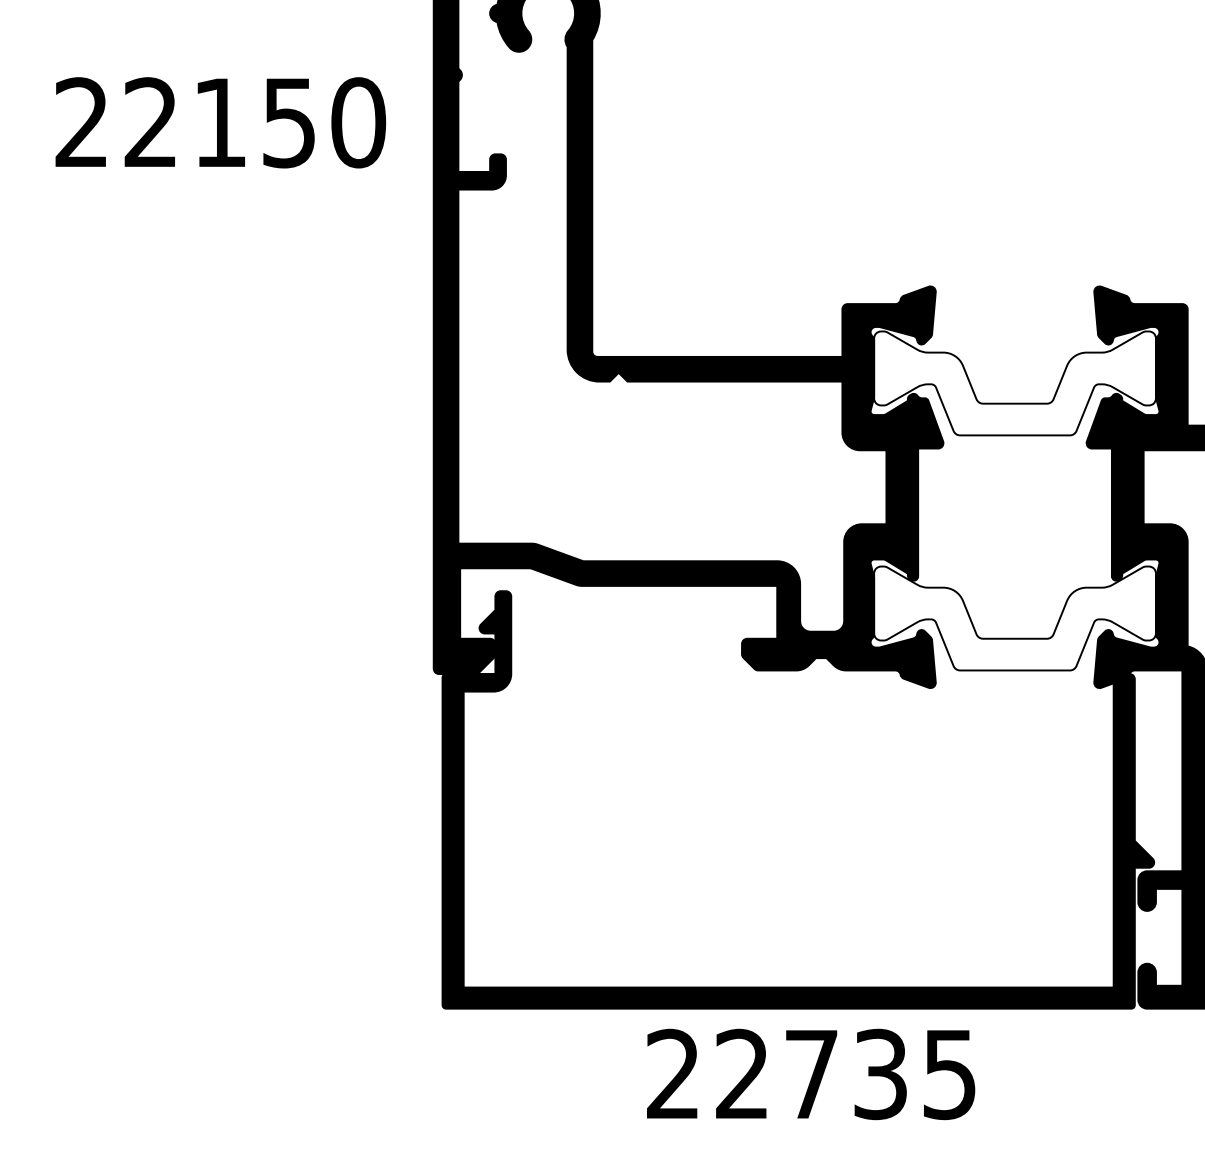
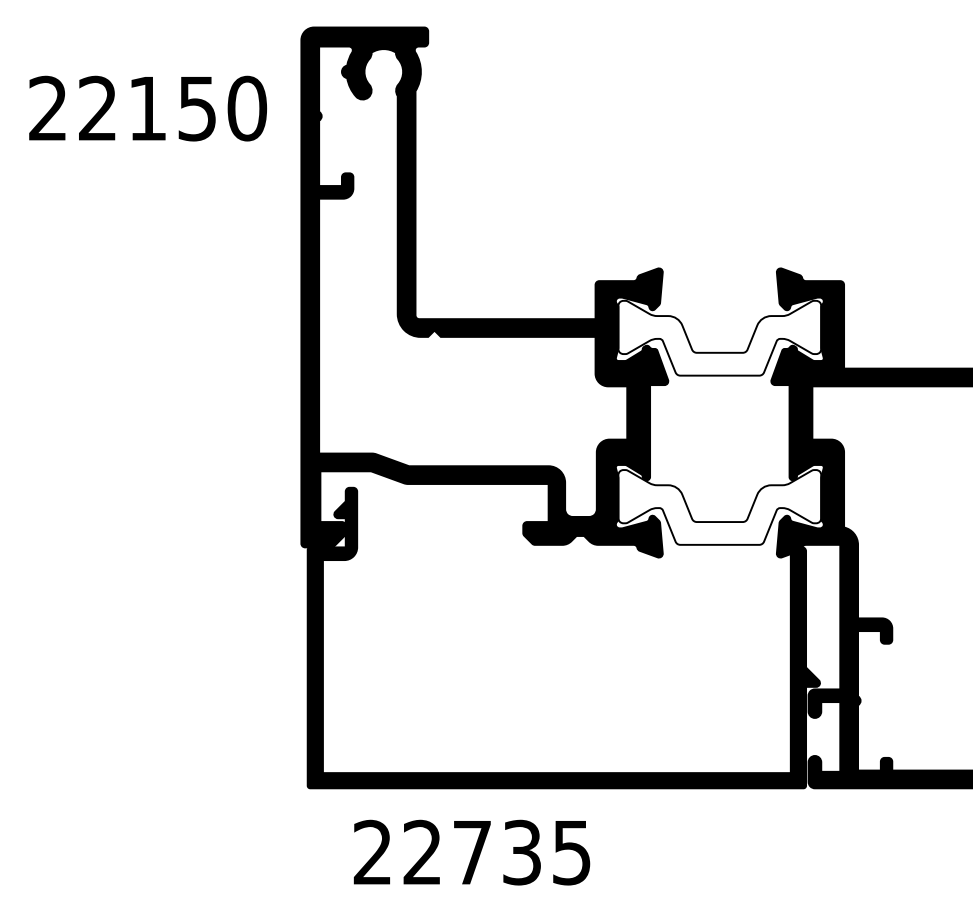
text: (219, 122) -> (147, 108), moved
text: (810, 1074) -> (471, 852), moved

